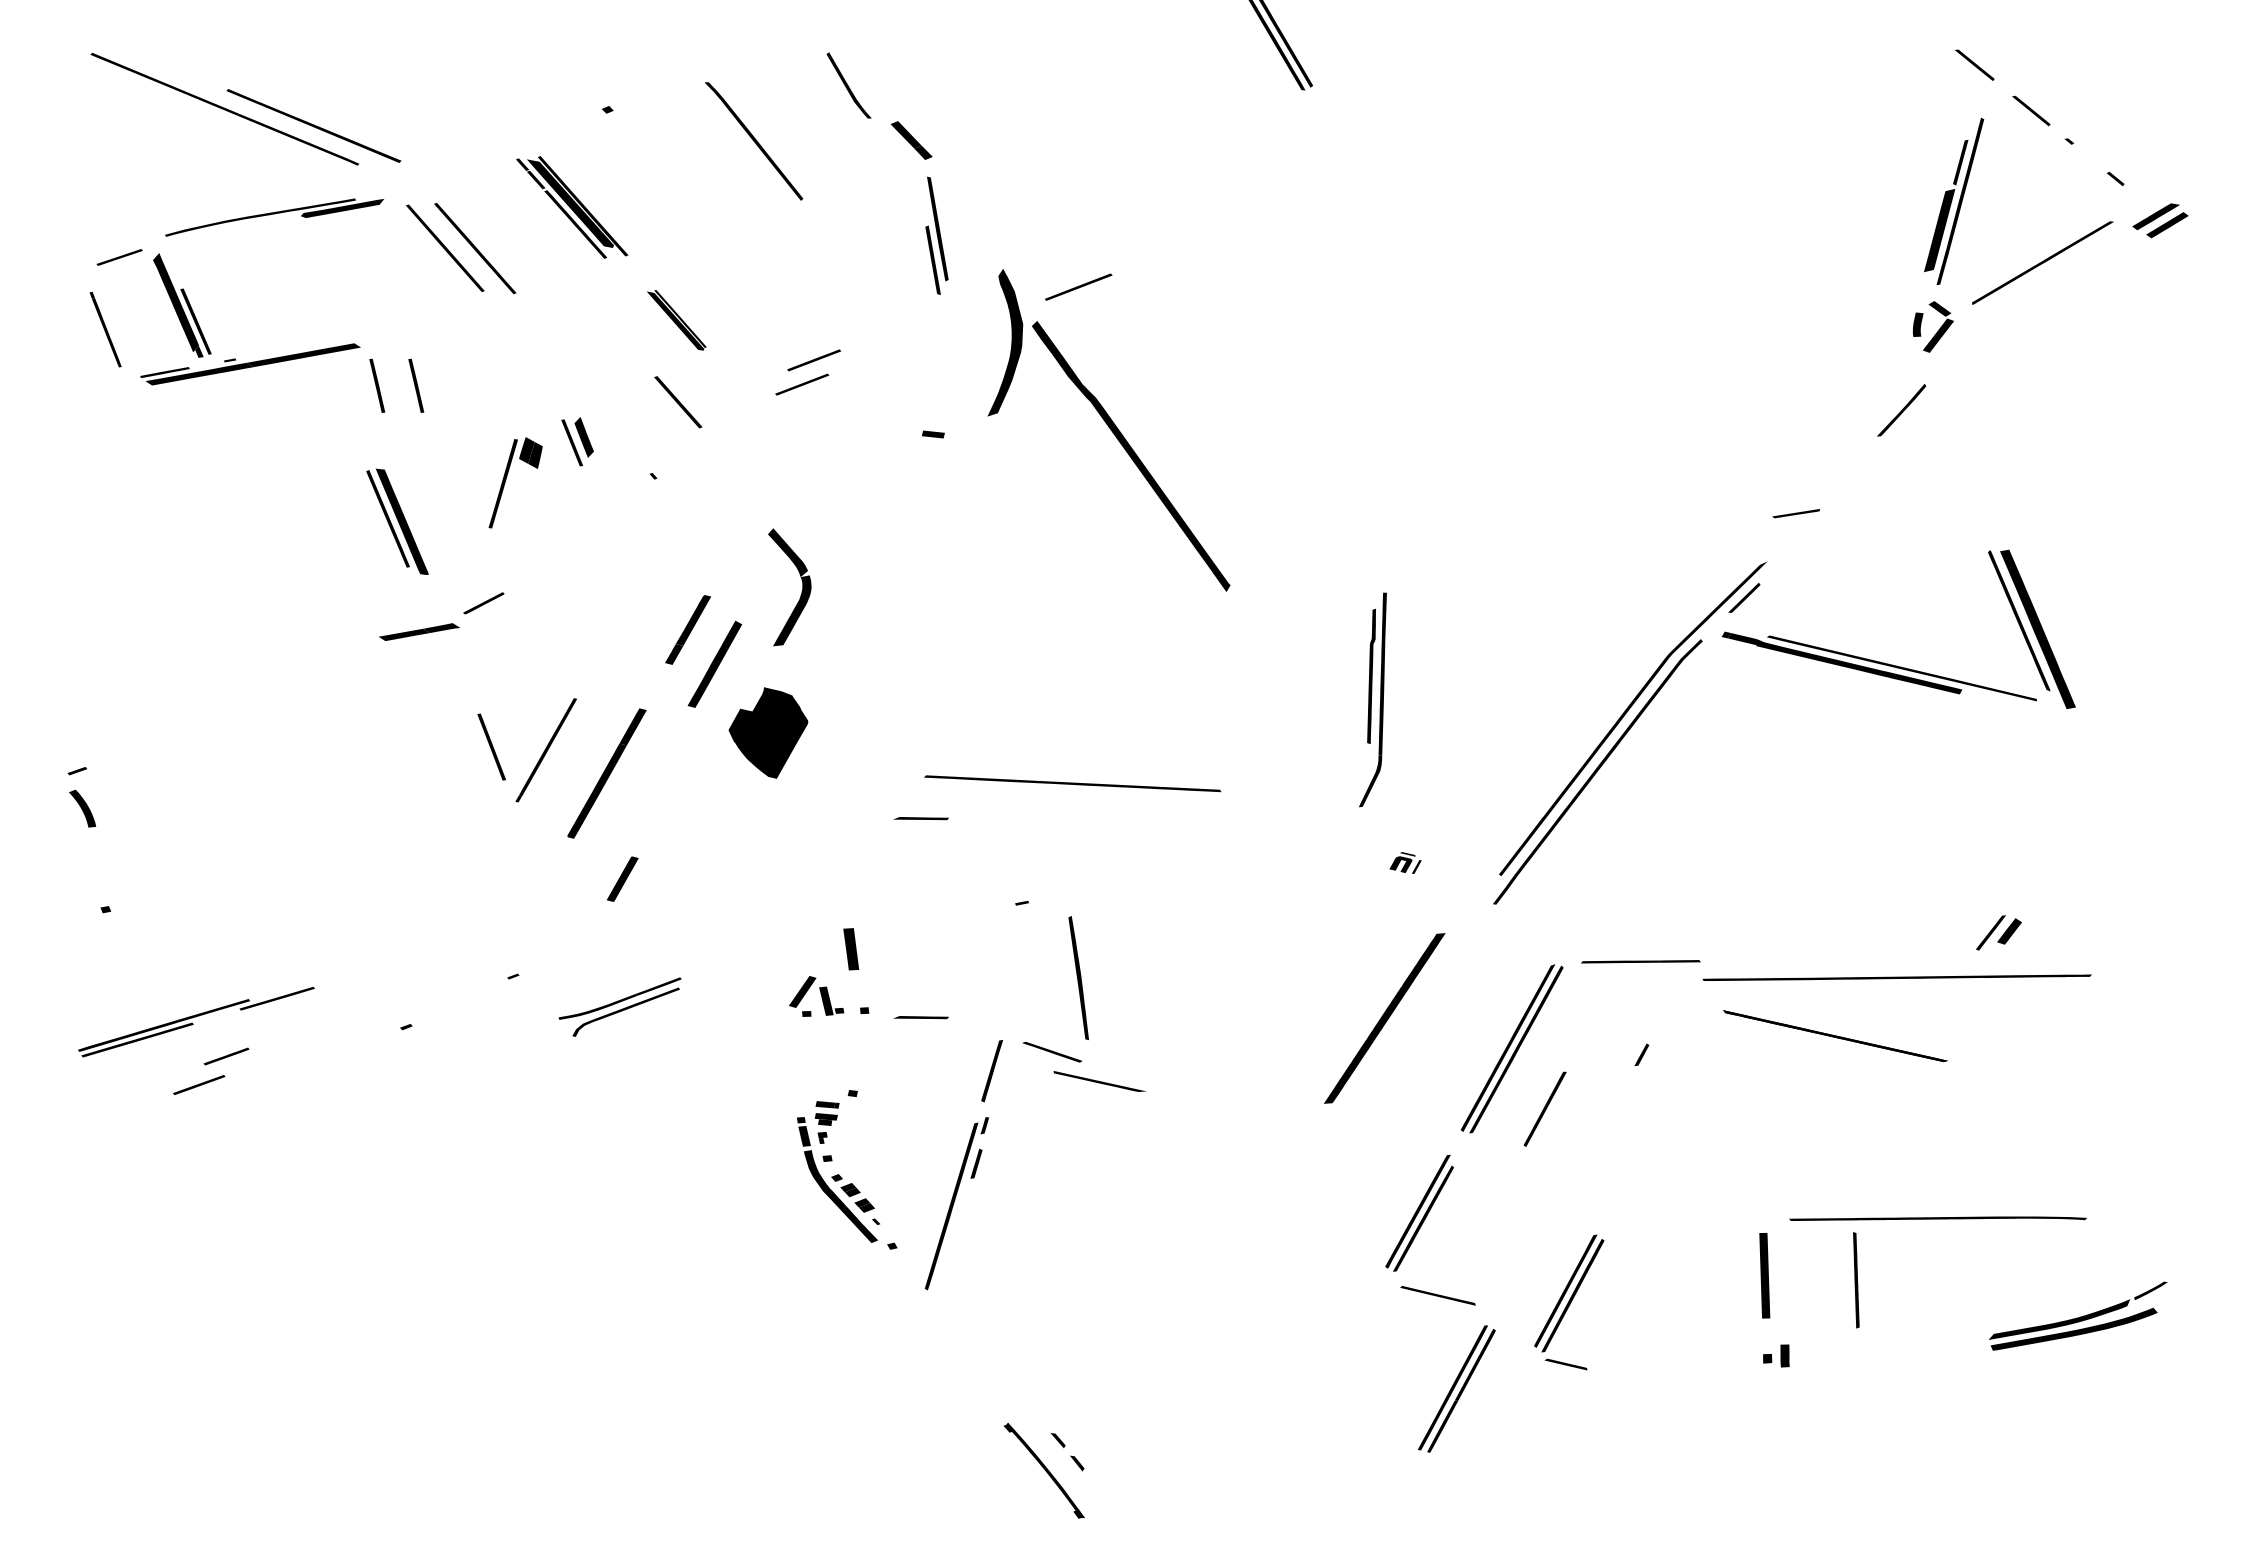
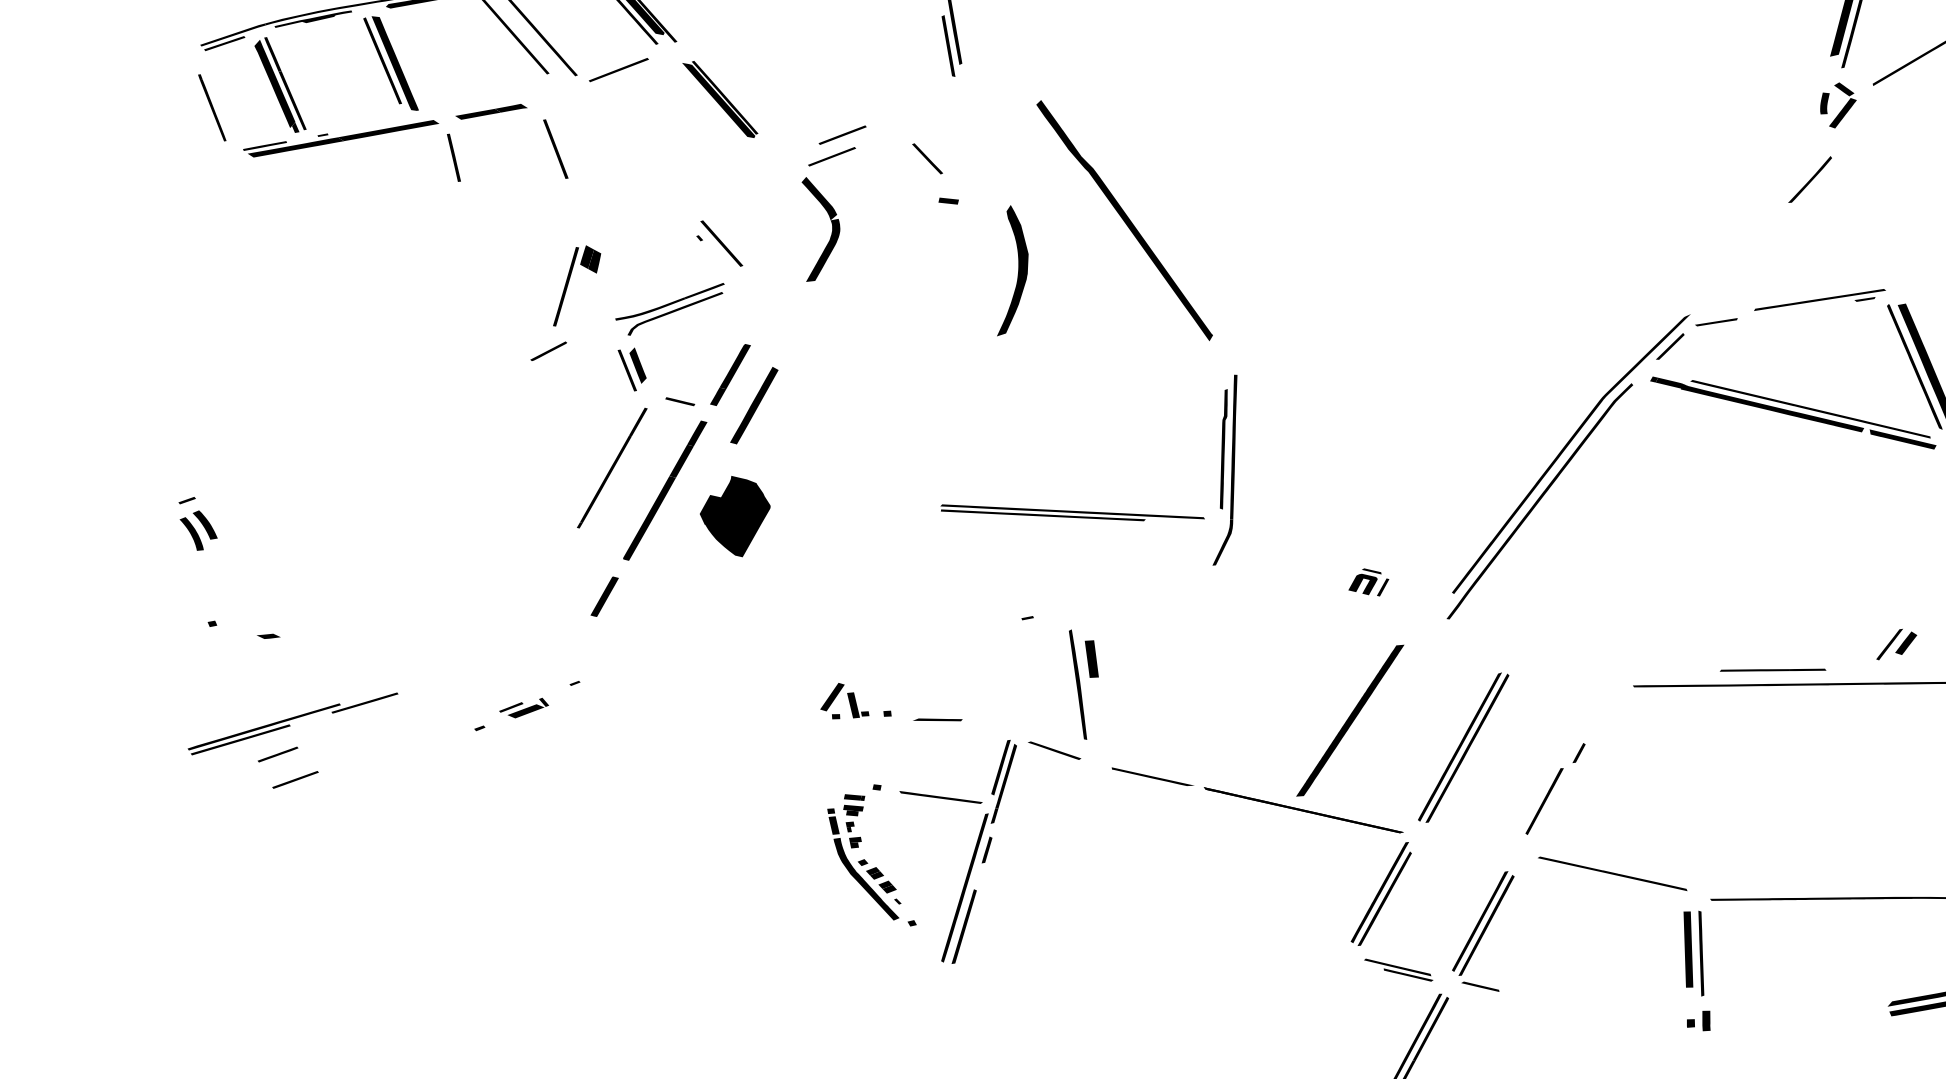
fill: (219, 229) -> (313, 18), added
fill: (129, 247) -> (233, 34), added
fill: (173, 269) -> (272, 54), added
line: (1078, 286) -> (618, 69), moved
part: (676, 320) -> (720, 99), size x1.43
part: (1005, 342) -> (1012, 270), moved
line: (416, 385) -> (488, 157), removed
fill: (909, 386) -> (927, 158), added
line: (678, 402) -> (721, 243), moved
part: (577, 441) -> (632, 369), moved
part: (506, 480) -> (568, 283), moved
line: (1796, 513) -> (1716, 322), moved
part: (397, 521) -> (390, 63), moved
part: (1912, 545) -> (1819, 299), added
part: (801, 591) -> (831, 233), moved
part: (419, 631) -> (491, 111), moved
fill: (631, 659) -> (680, 401), added
fill: (584, 682) -> (638, 421), added
fill: (650, 695) -> (697, 433), added
part: (1372, 699) -> (1224, 469), moved
fill: (2005, 702) -> (1902, 439), added
part: (768, 732) -> (735, 516), moved
line: (491, 746) -> (555, 148), moved
fill: (1039, 787) -> (1043, 515), added
part: (97, 798) -> (205, 524), added
line: (920, 818) -> (937, 542), removed
part: (1405, 862) -> (1368, 581), size x1.43
part: (622, 878) -> (604, 596), moved
fill: (168, 923) -> (268, 636), added
part: (851, 949) -> (1092, 659), moved
line: (1640, 961) -> (1772, 670), moved
part: (456, 1003) -> (524, 707), added
part: (619, 1006) -> (669, 308), moved
line: (1835, 1035) -> (1303, 809), moved
line: (226, 1056) -> (277, 754), moved
fill: (997, 1080) -> (1005, 775), added
line: (1099, 1081) -> (1152, 776), moved
fill: (924, 1104) -> (940, 797), added
line: (1544, 1108) -> (1544, 800), moved
fill: (828, 1151) -> (855, 839), added
fill: (1679, 1190) -> (1612, 873), added
line: (950, 1249) -> (963, 926), added
line: (1856, 1280) -> (1701, 953), moved
part: (1569, 1302) -> (1483, 931), moved
fill: (1450, 1303) -> (1408, 974), added

